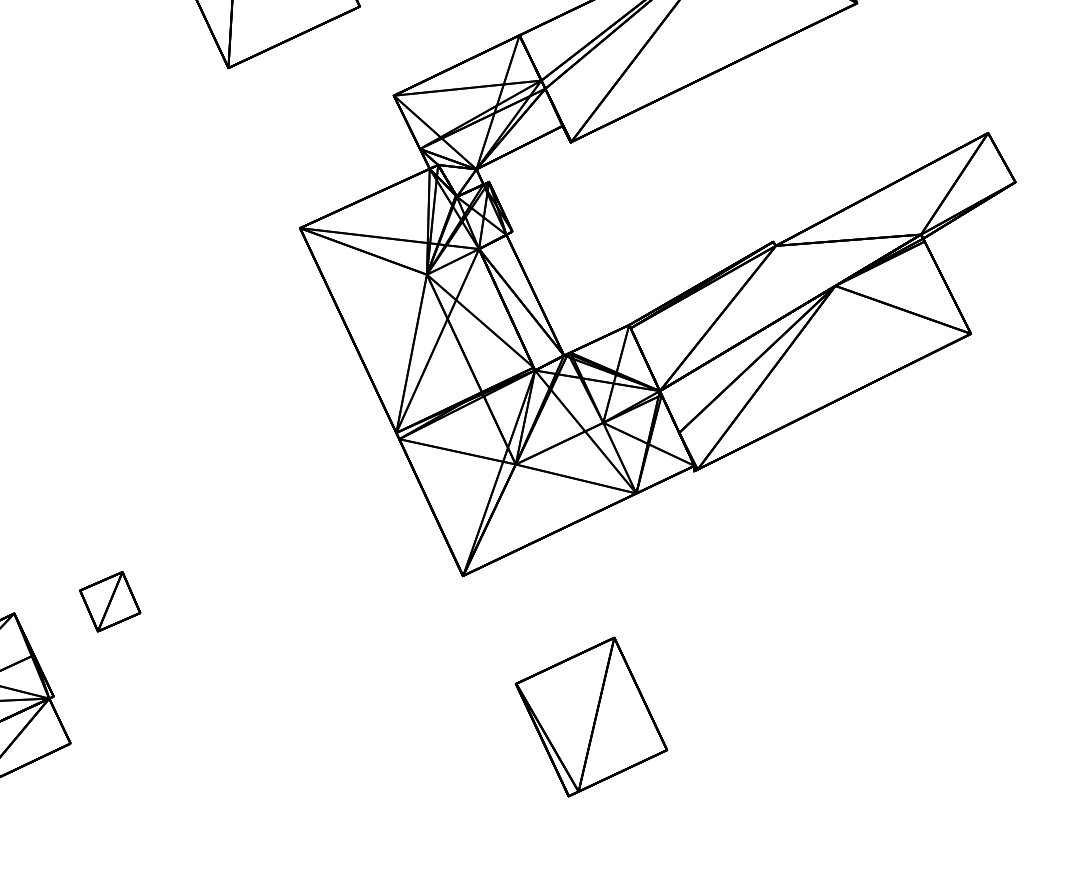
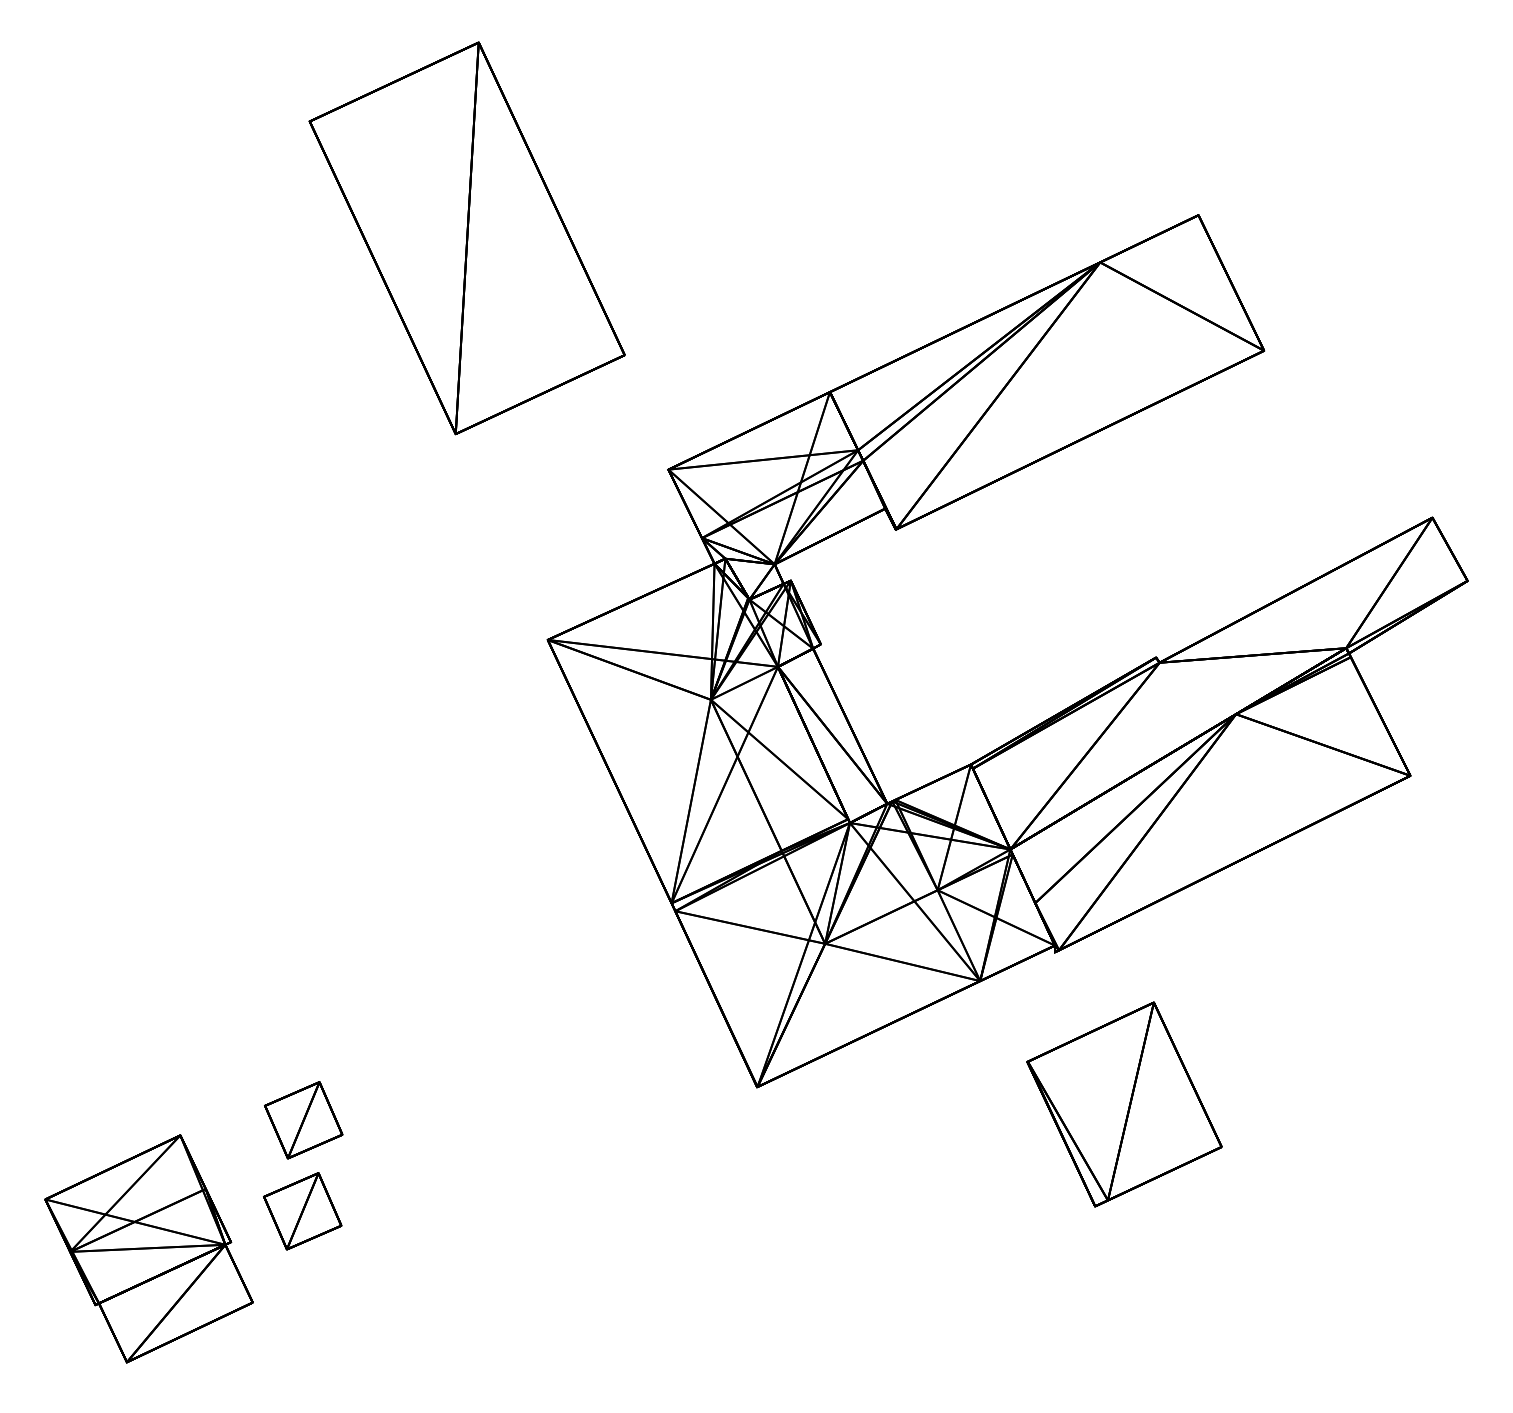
part: (109, 672) -> (302, 1211), added
part: (591, 717) -> (1124, 1104), moved

